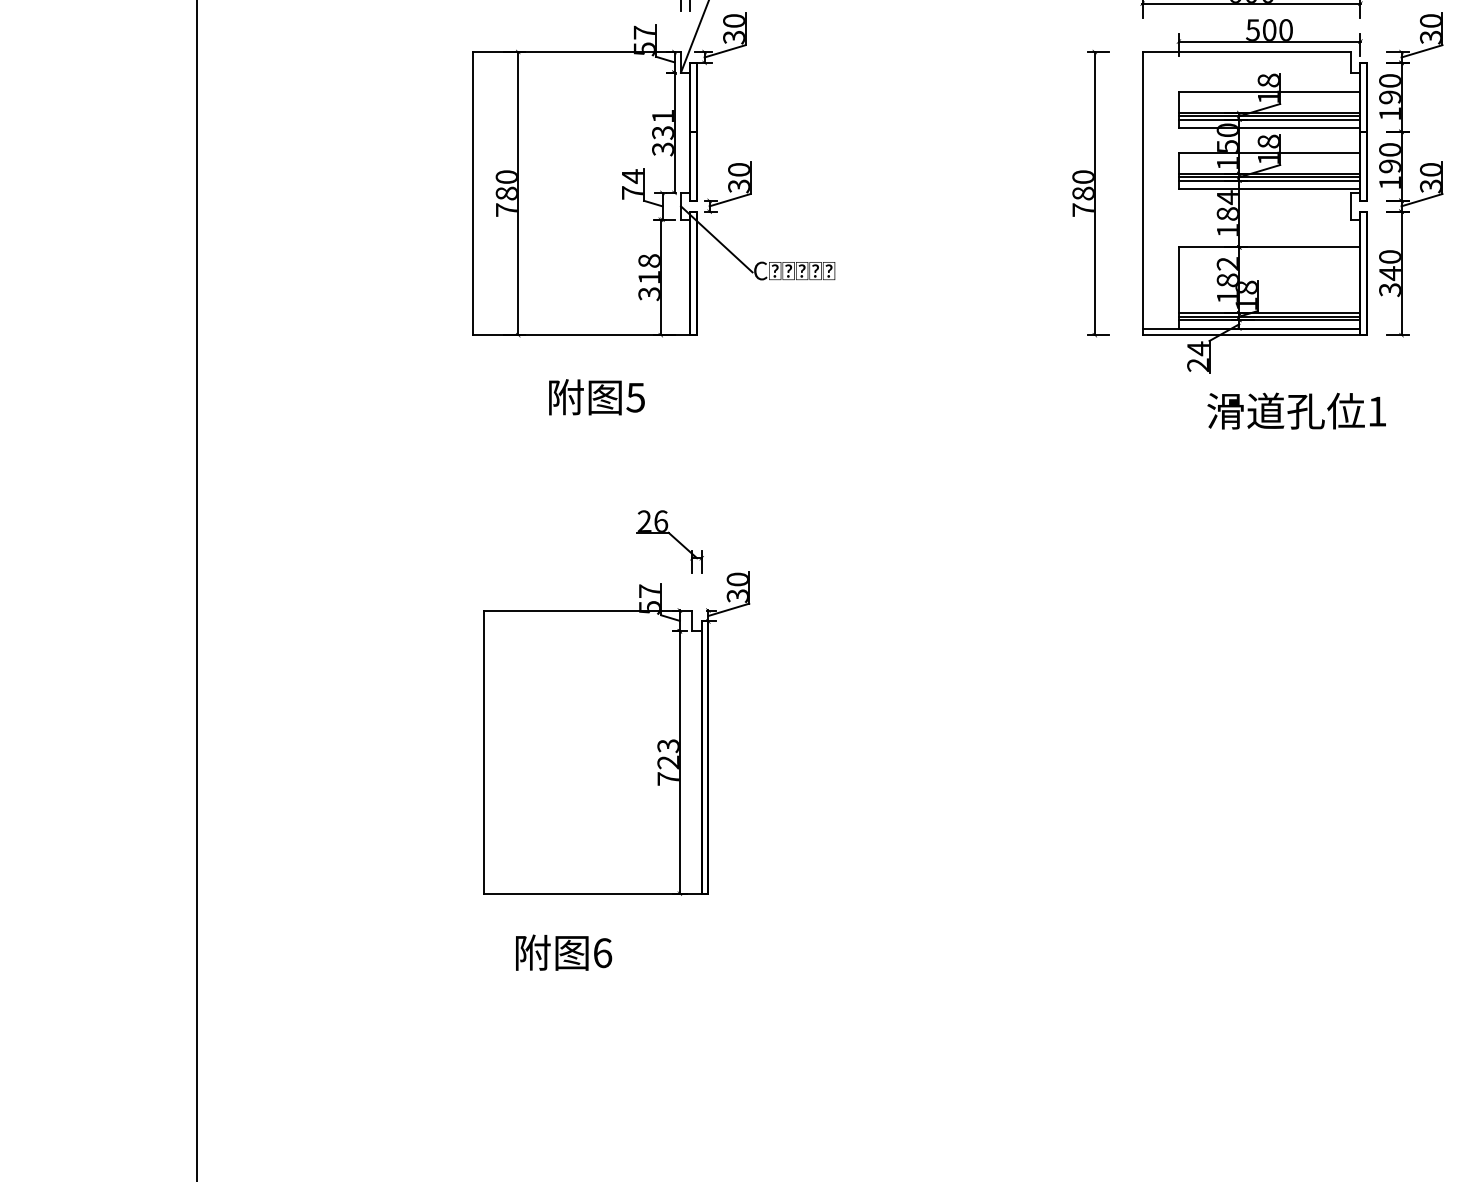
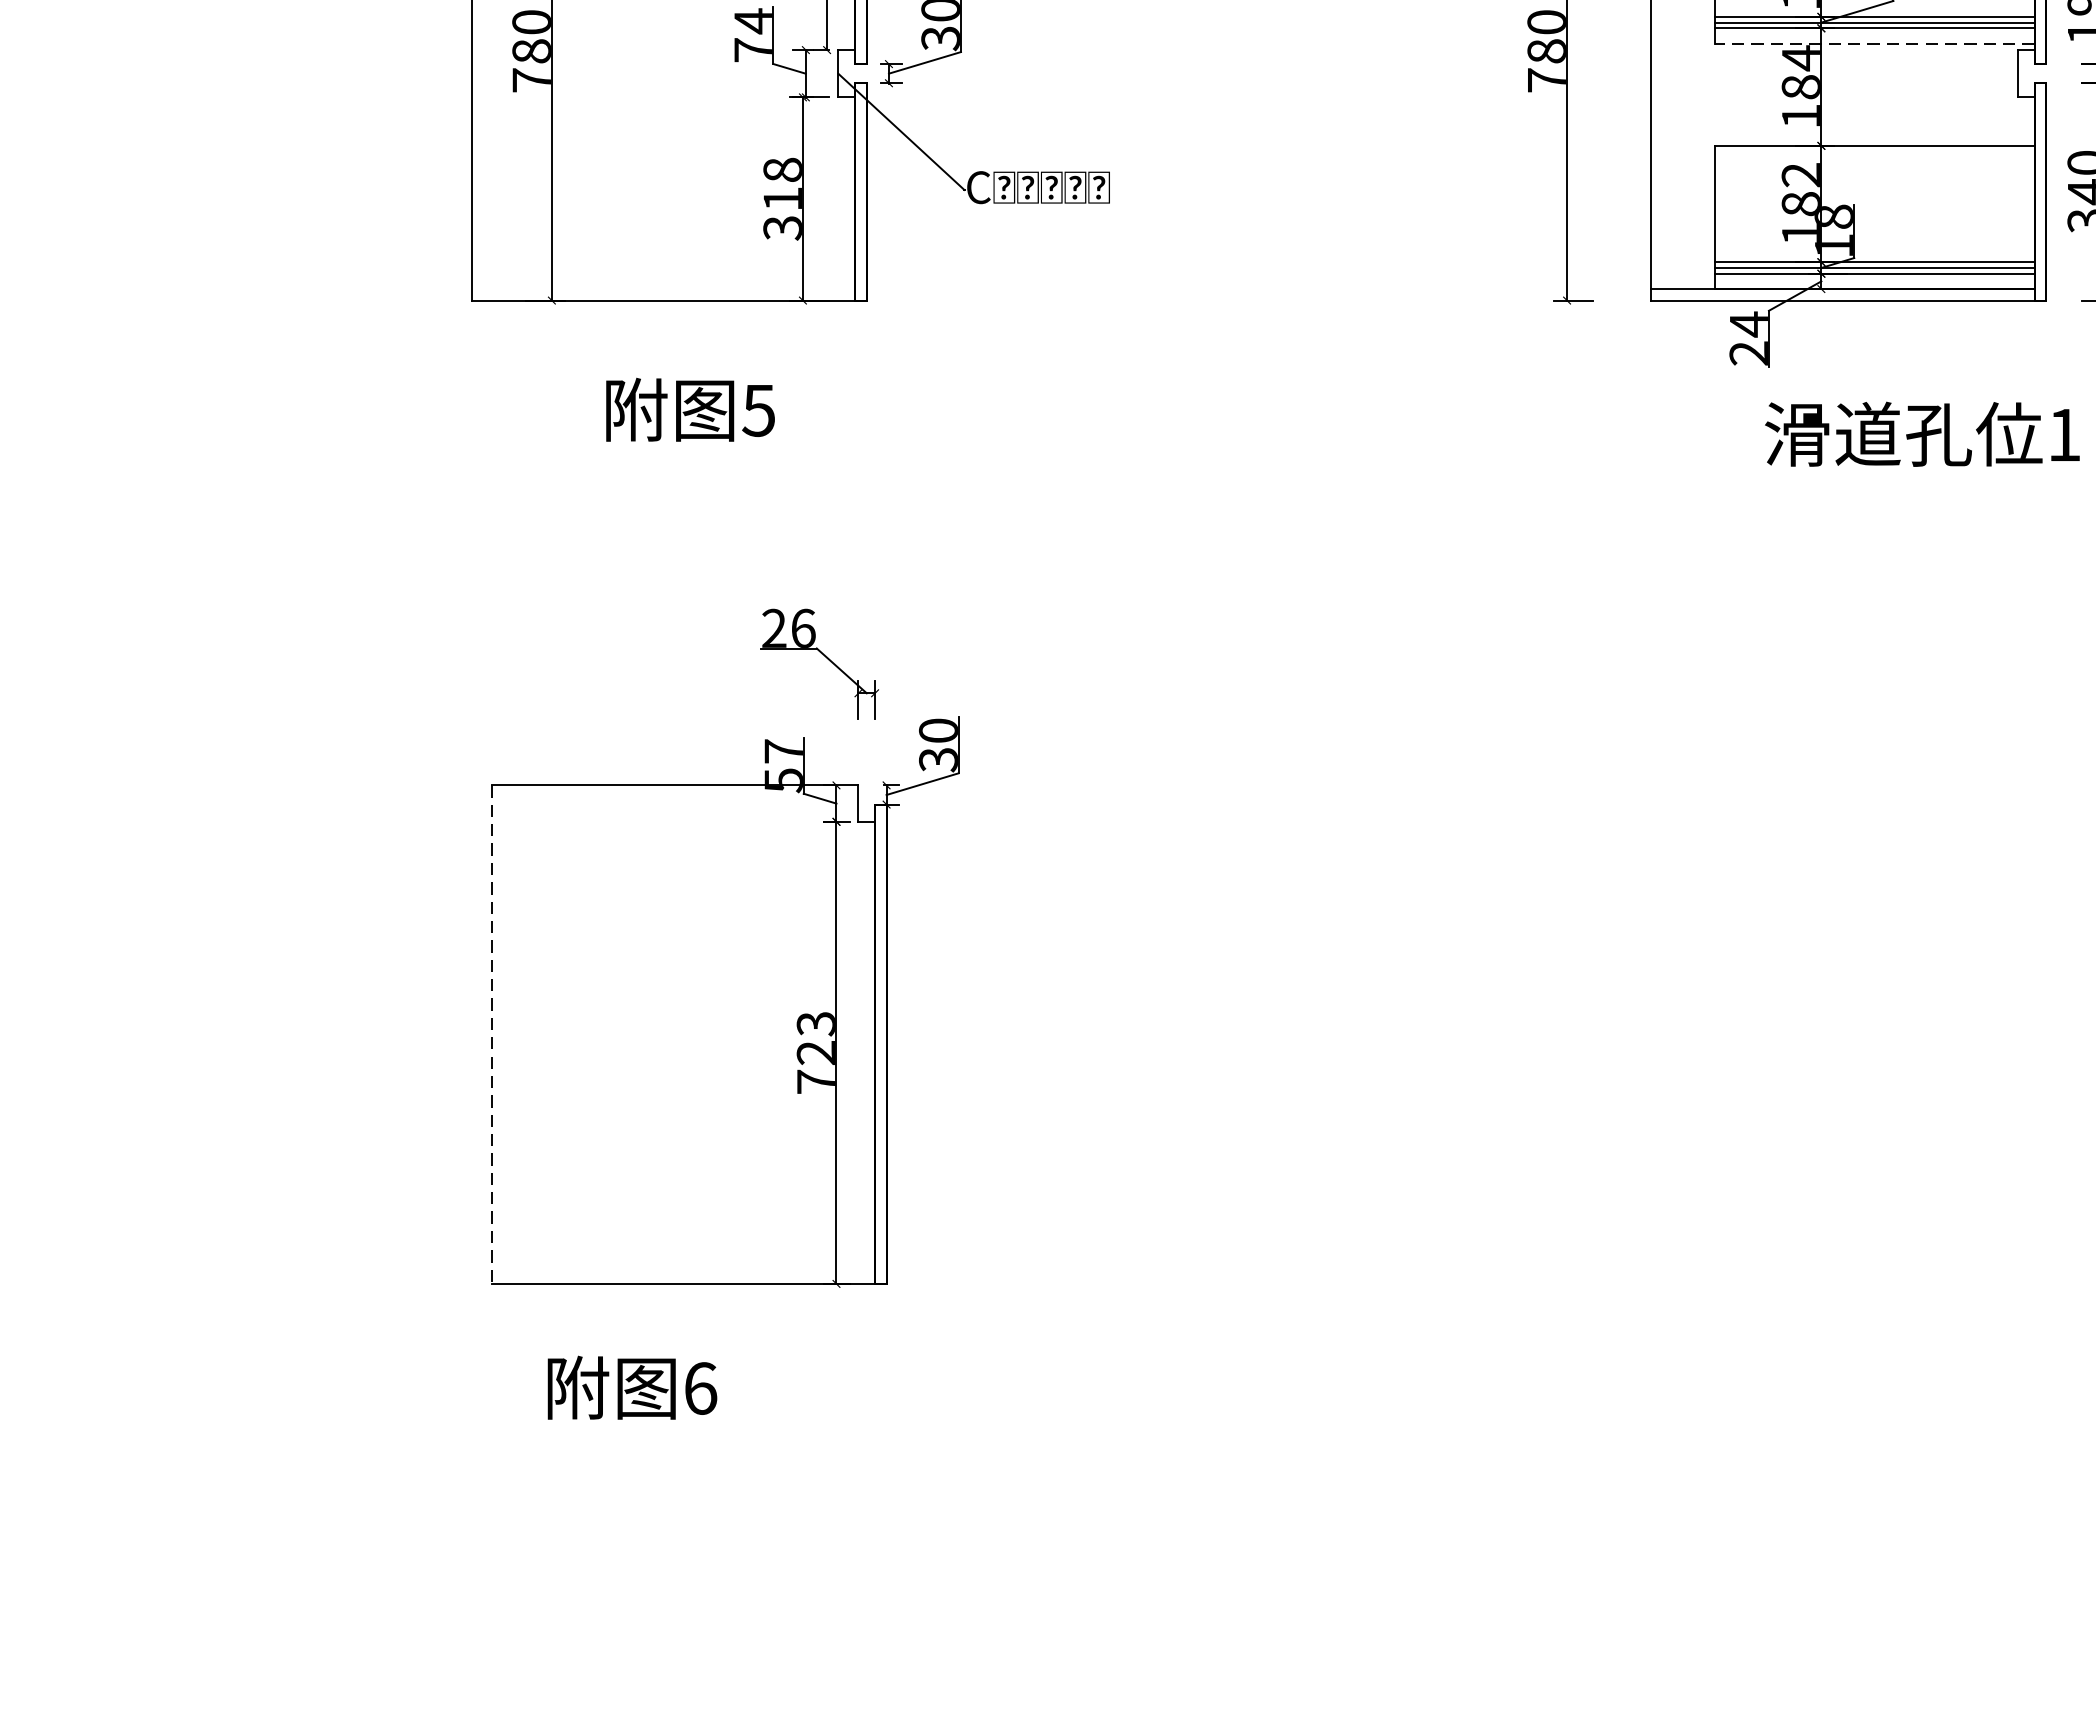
line: (1269, 189) -> (1874, 44), solid -> dashed
line: (484, 752) -> (492, 1035), solid -> dashed

